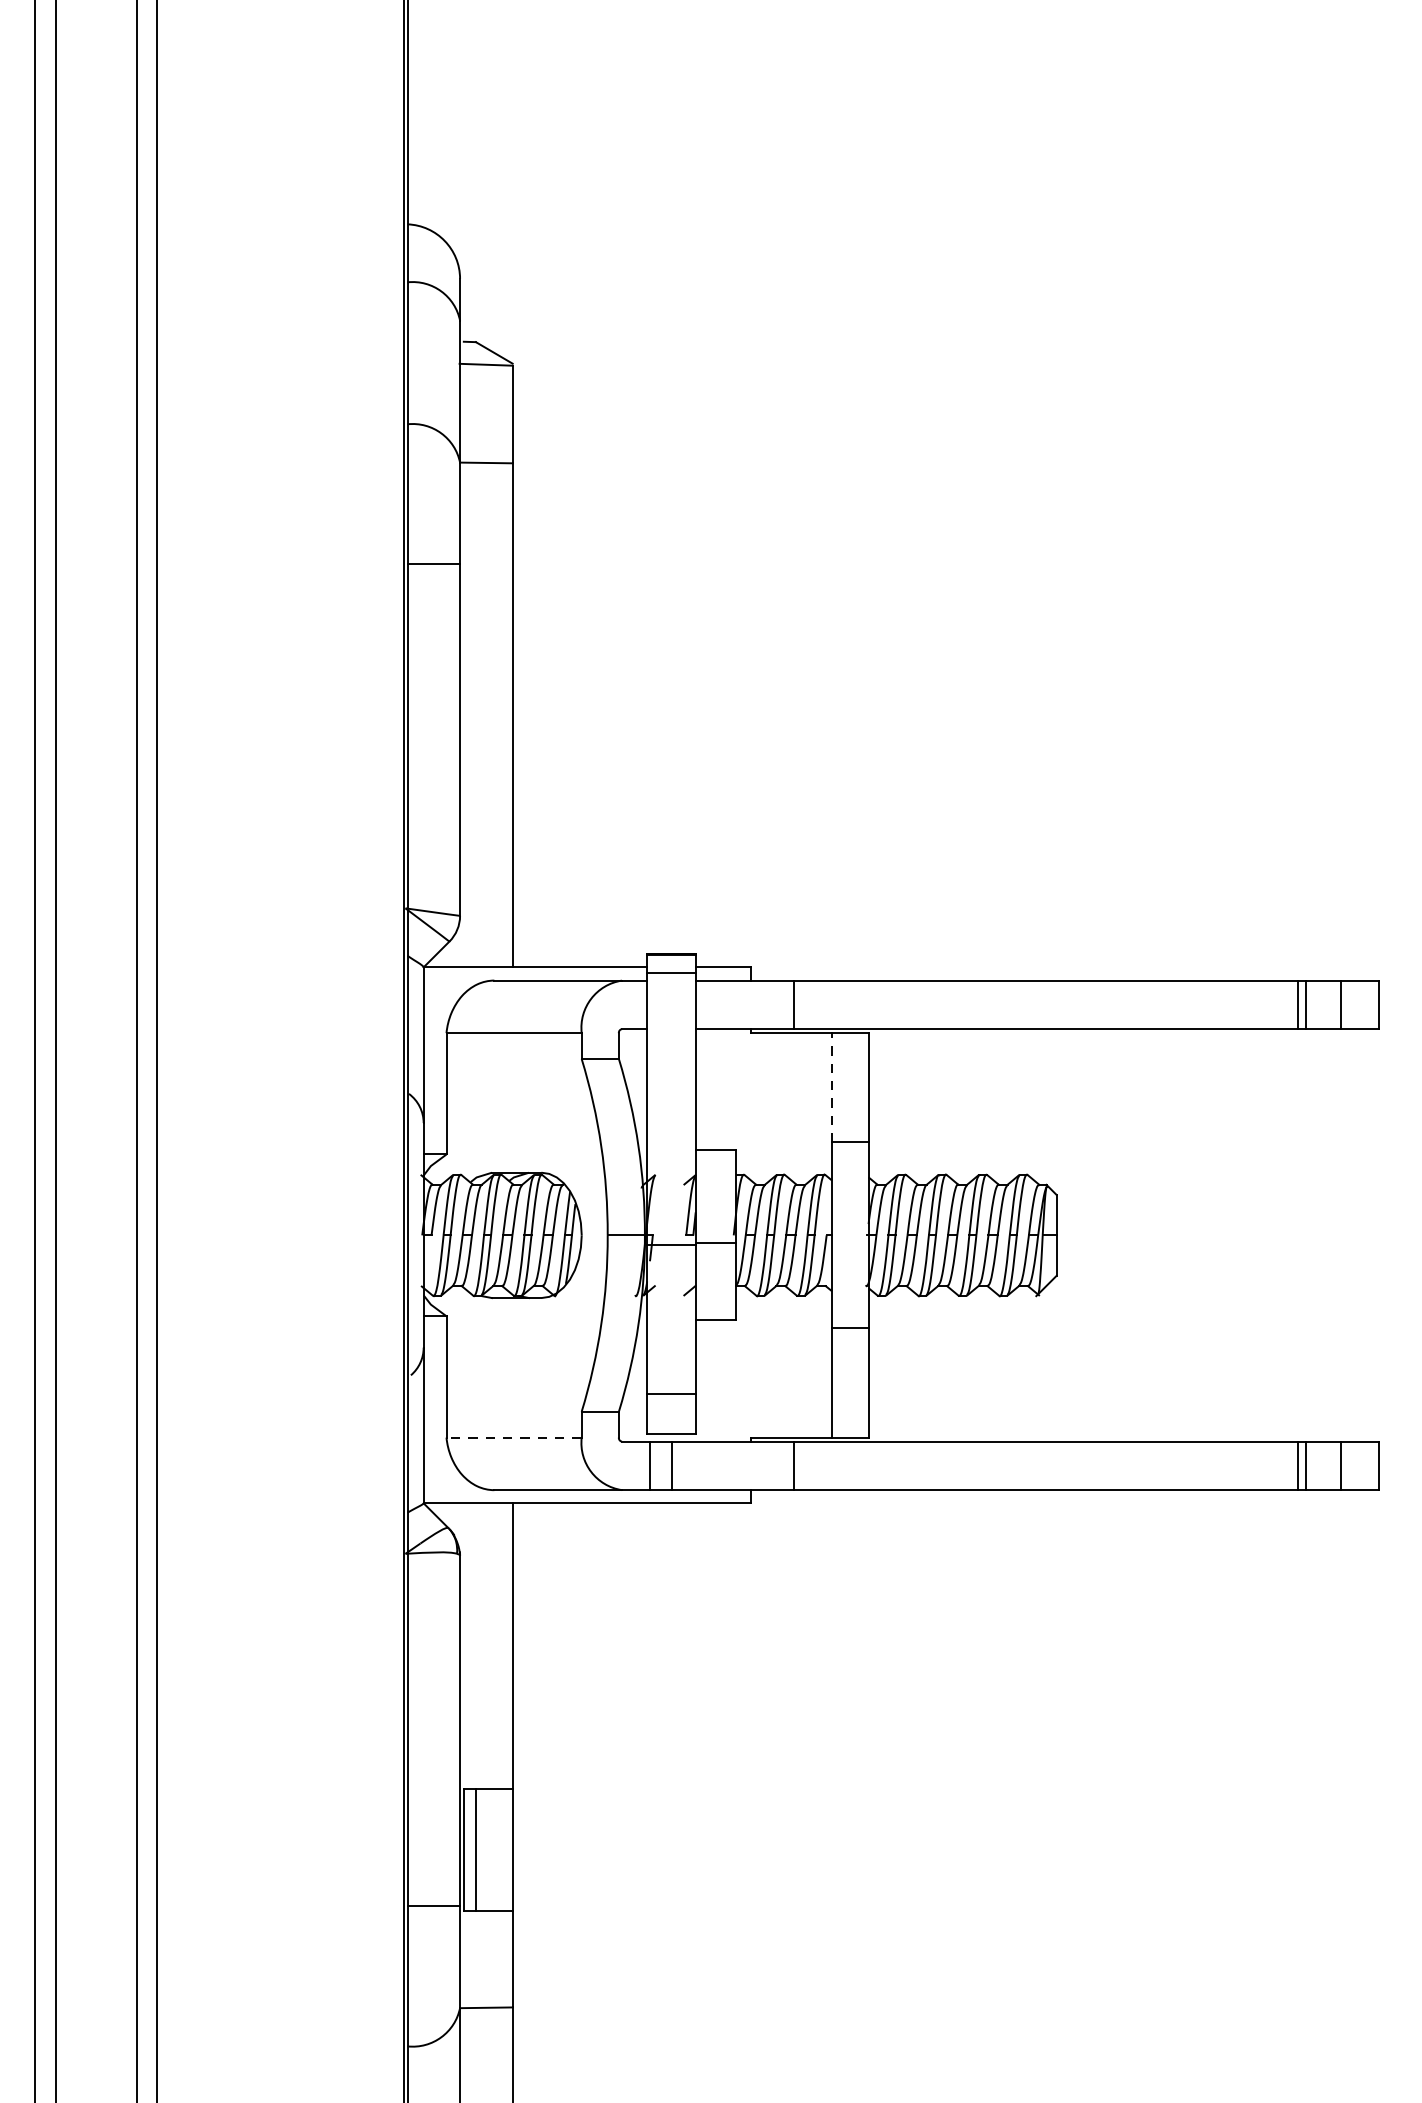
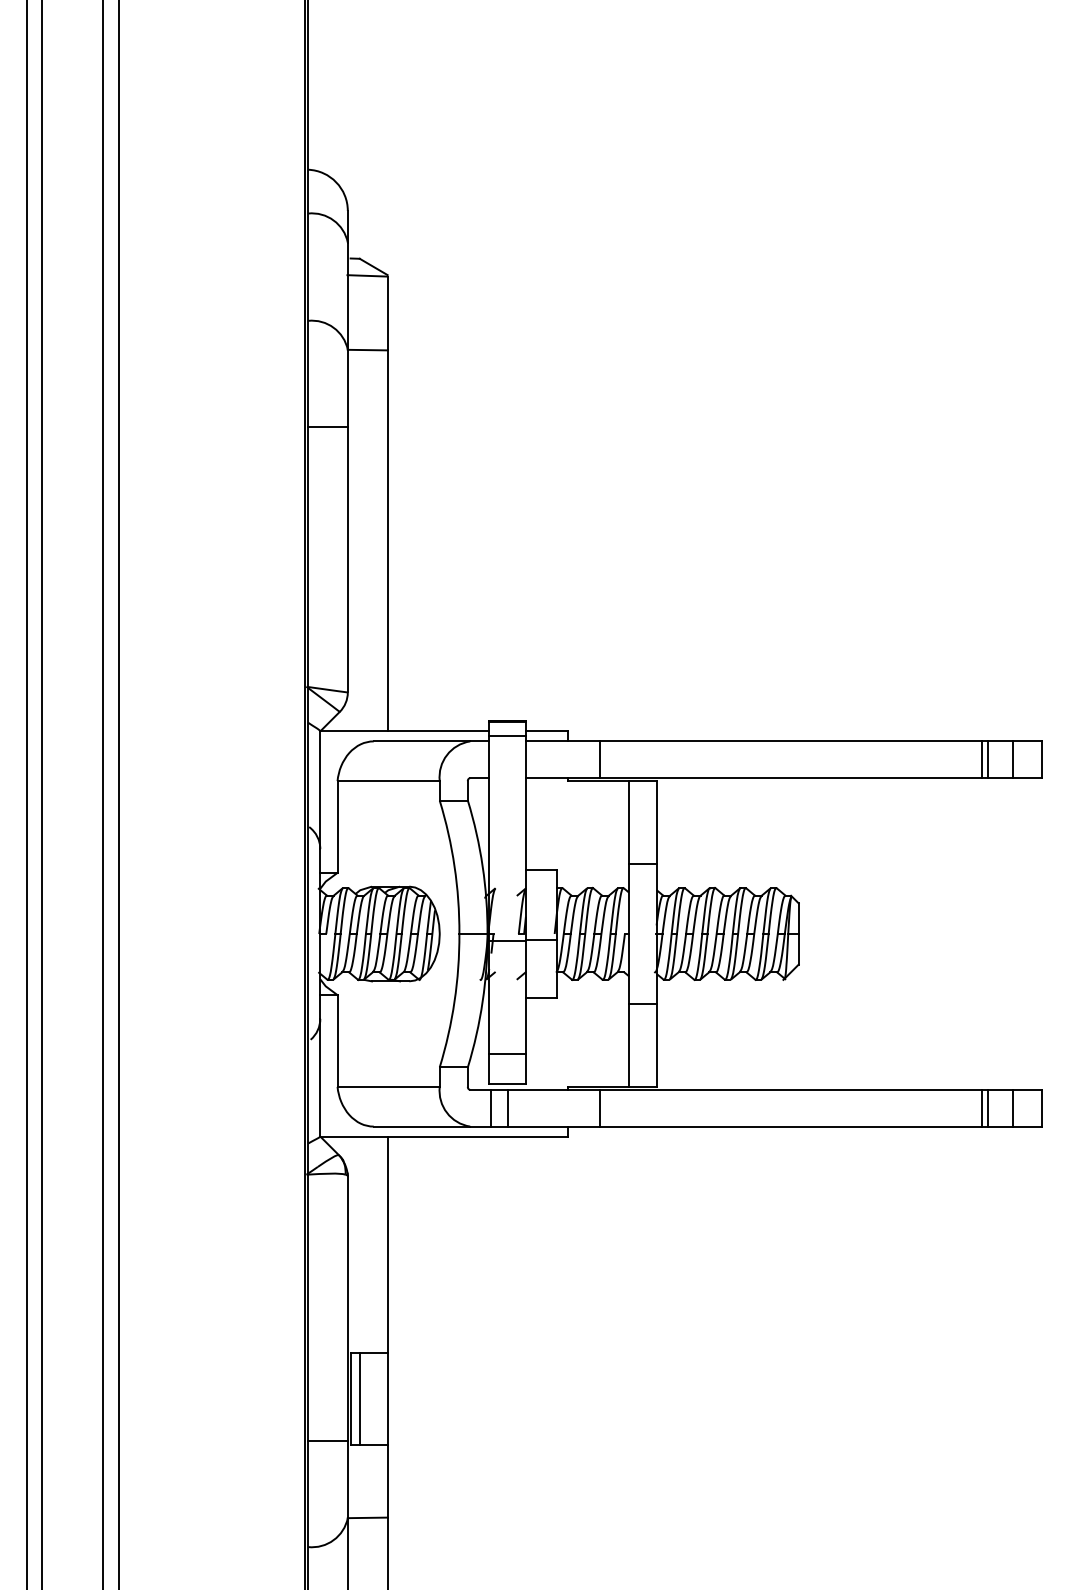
line: (832, 1086) -> (629, 821), dashed -> solid
line: (513, 1437) -> (388, 1086), dashed -> solid

